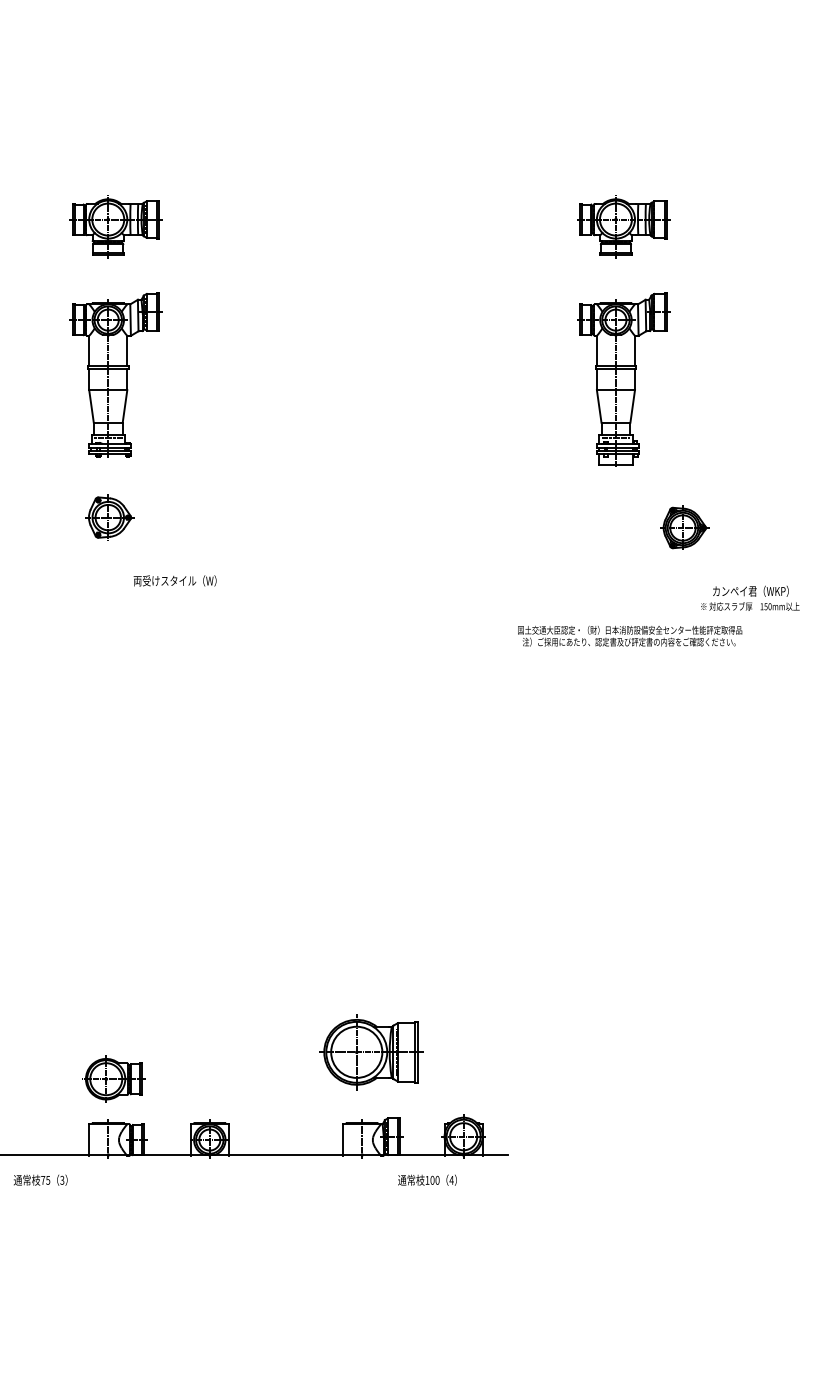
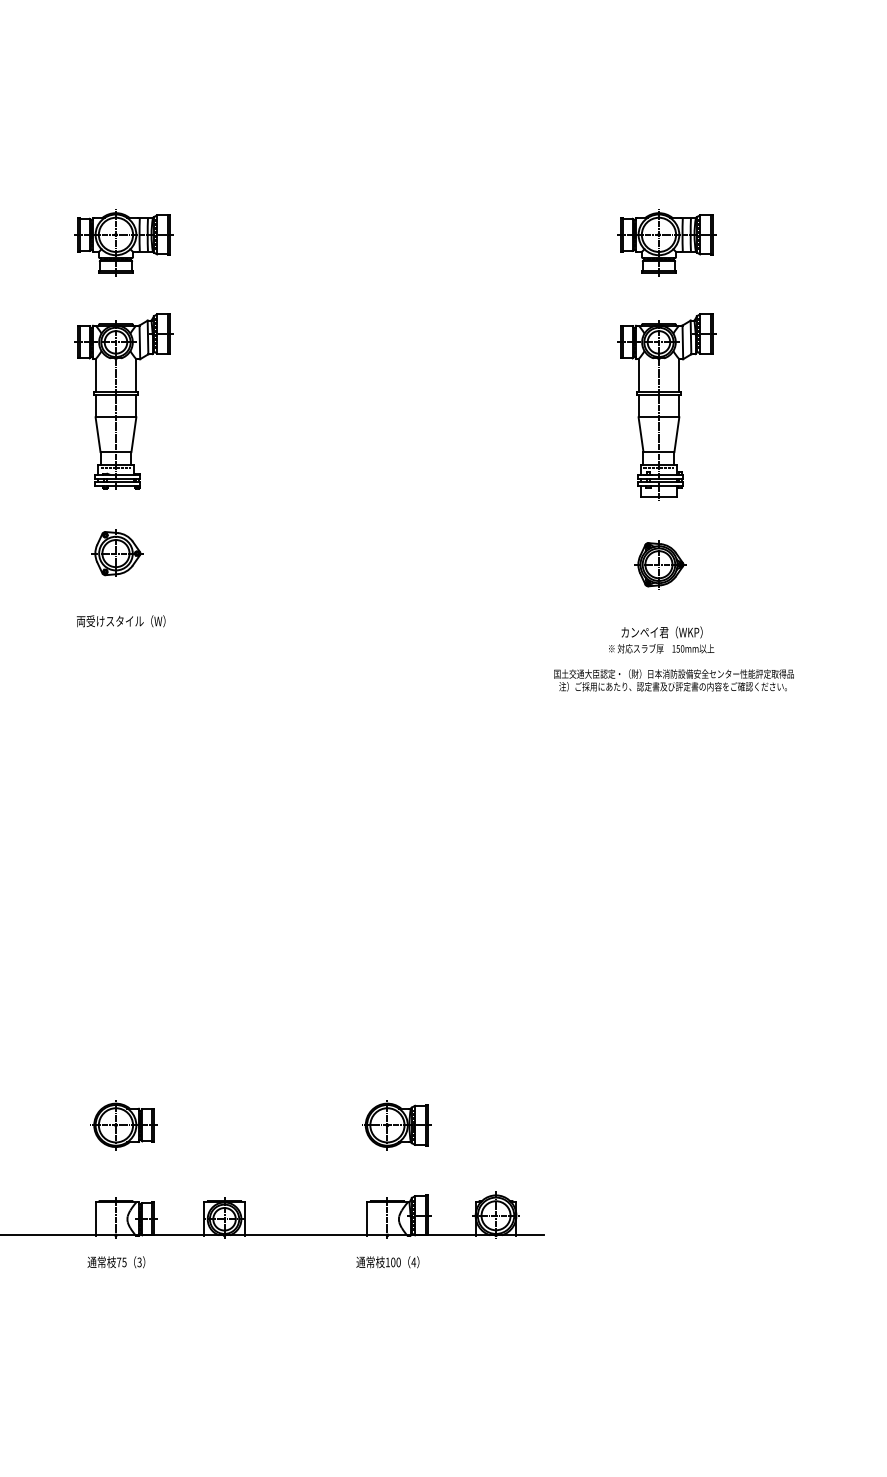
part: (684, 527) -> (660, 564), moved
text: (174, 580) -> (120, 620), moved
text: (750, 597) -> (661, 639), moved
part: (370, 1051) -> (396, 1124), size x0.62
part: (113, 1078) -> (123, 1124), moved
text: (40, 1179) -> (116, 1261), moved
text: (427, 1179) -> (387, 1261), moved

